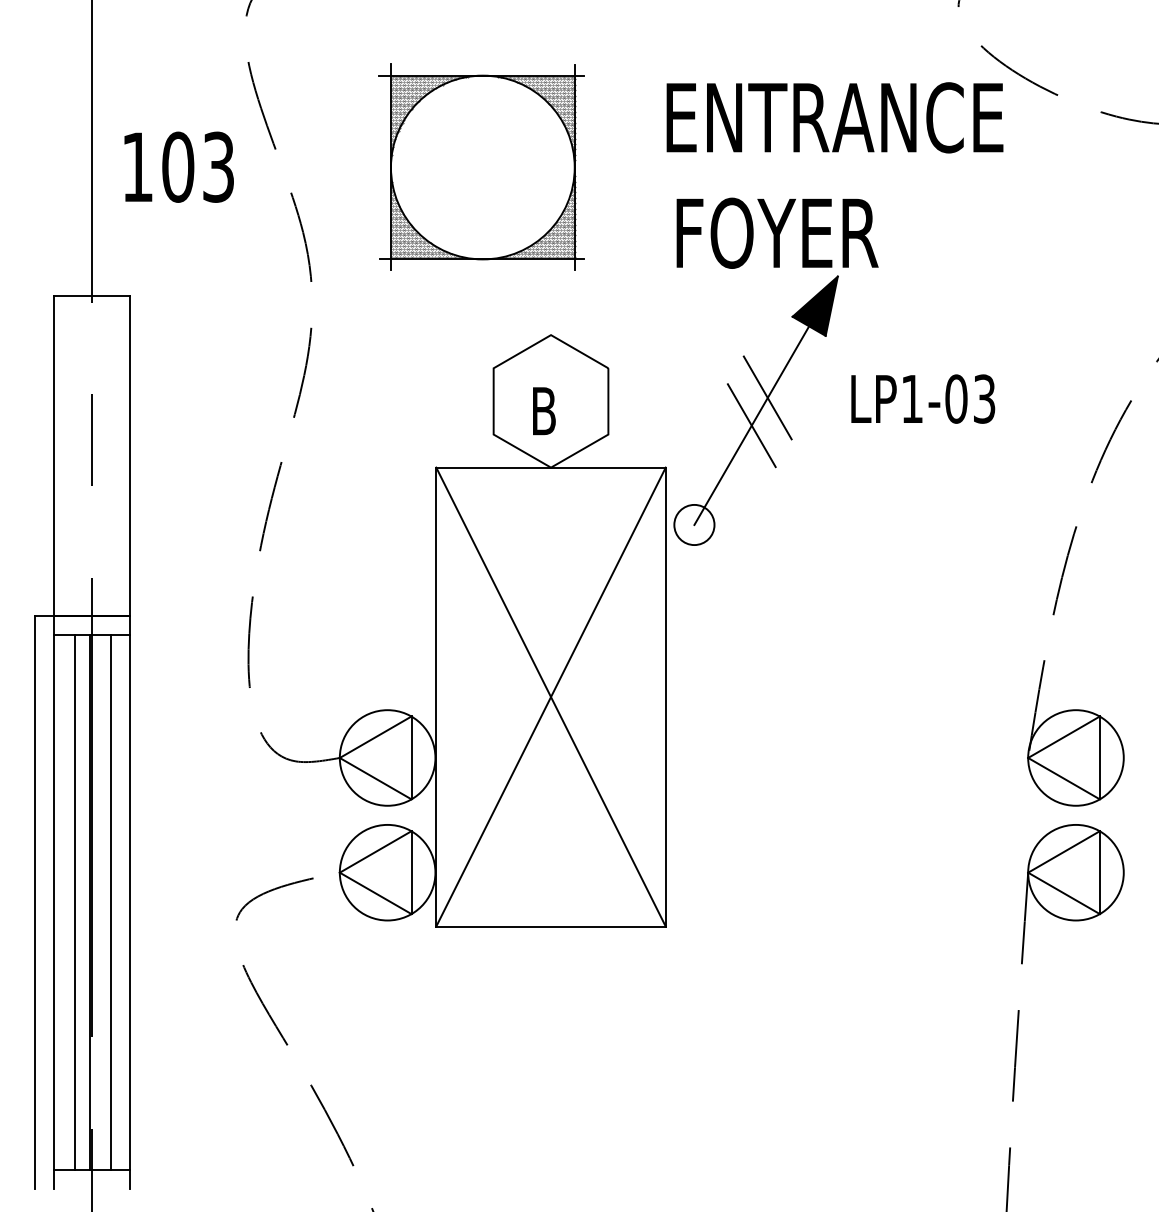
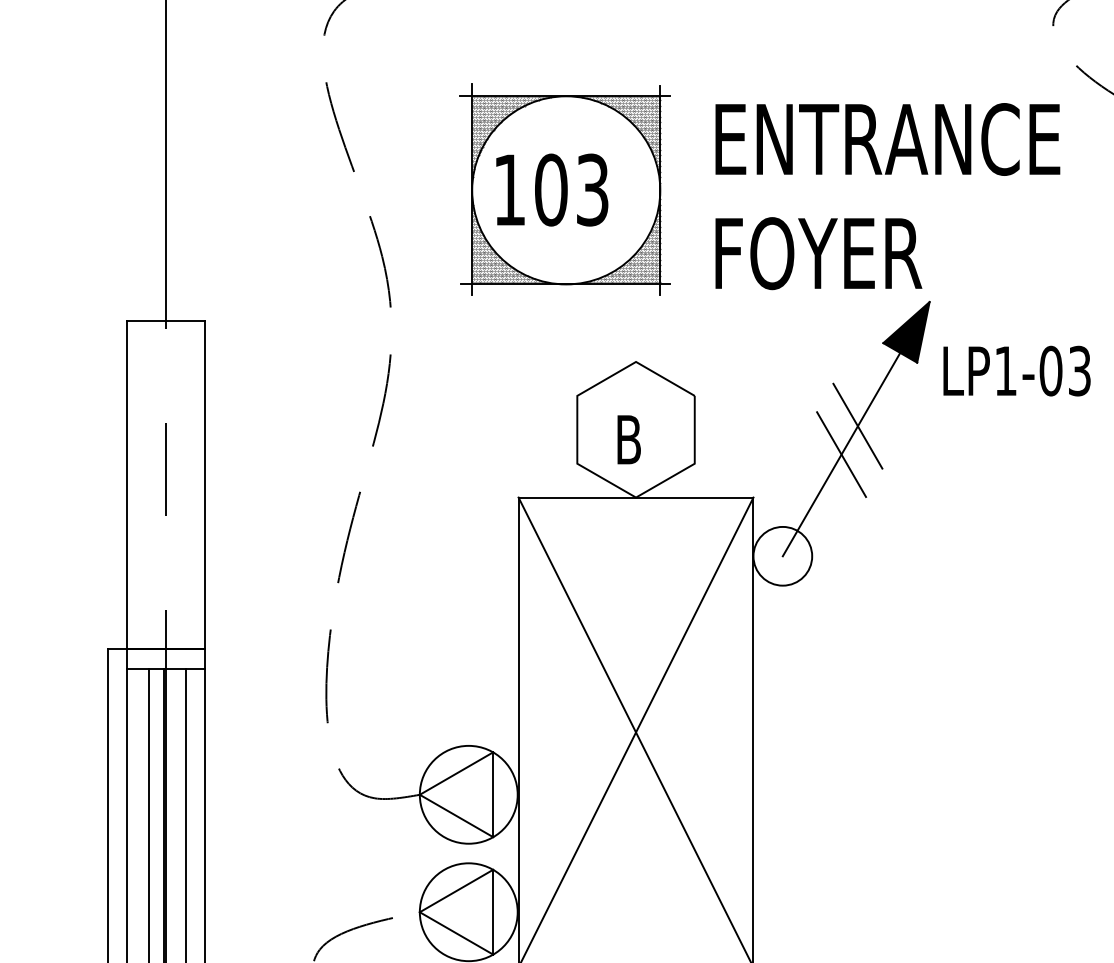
text: (834, 117) -> (887, 139), moved
text: (178, 166) -> (551, 189), moved
text: (777, 232) -> (818, 252), moved
text: (923, 398) -> (1017, 370), moved
circle: (694, 524) -> (782, 555), size x1.43

